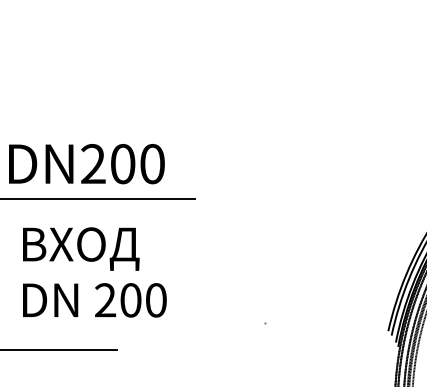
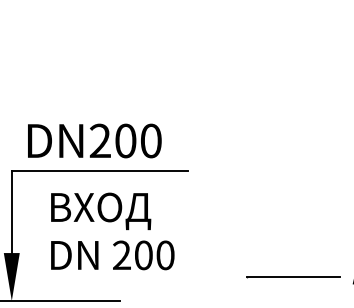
text: (94, 272) -> (112, 231), moved
line: (318, 322) -> (293, 276), added

